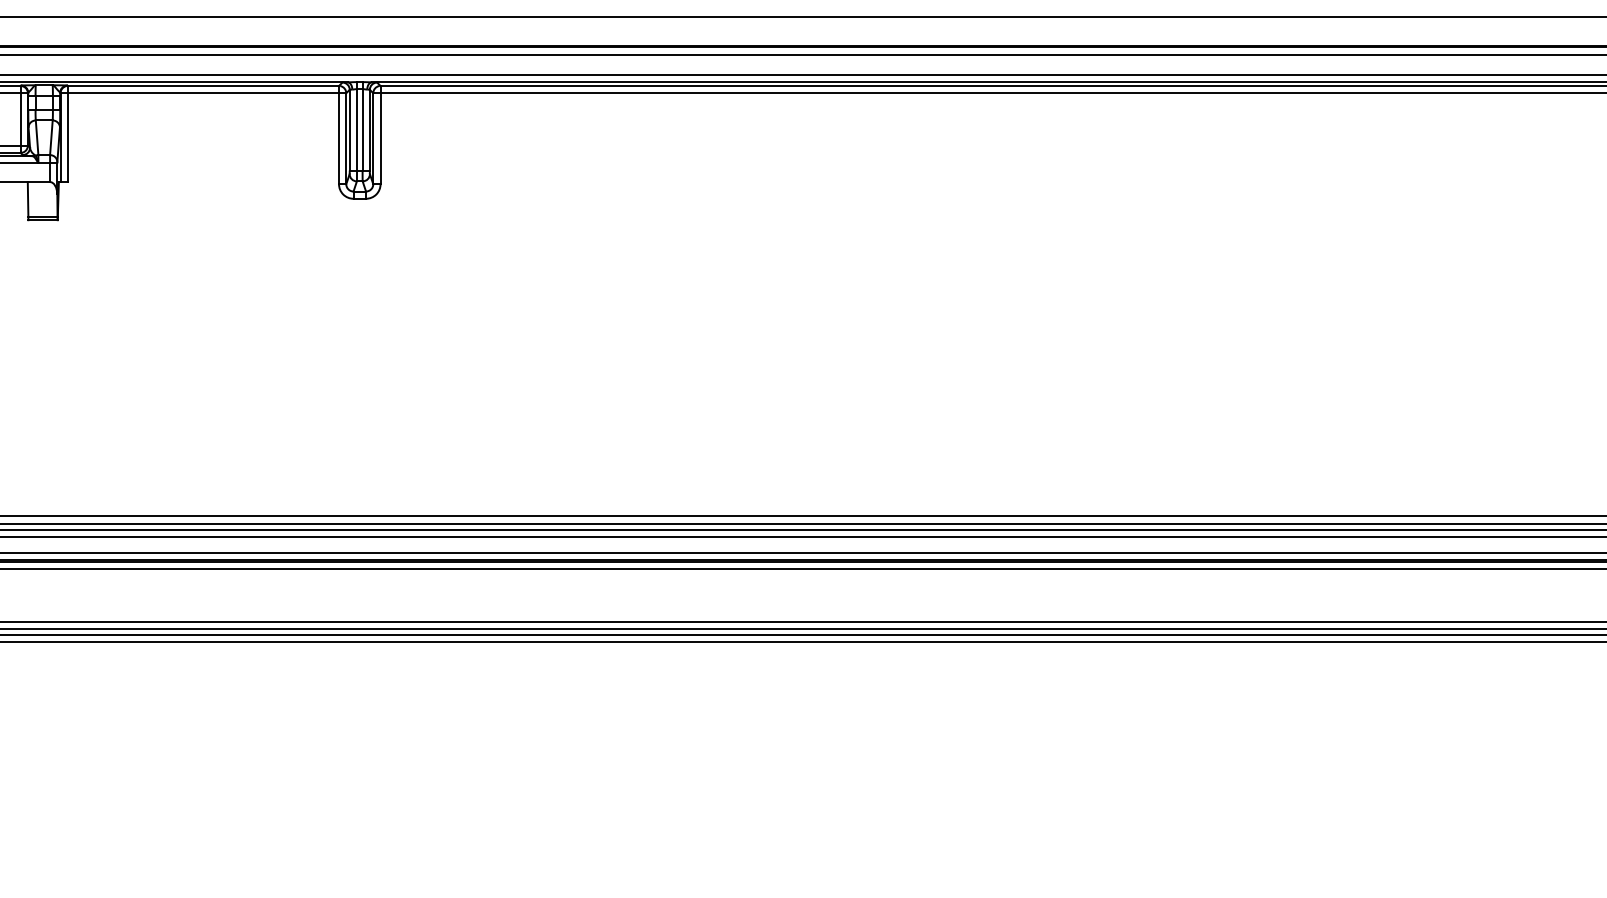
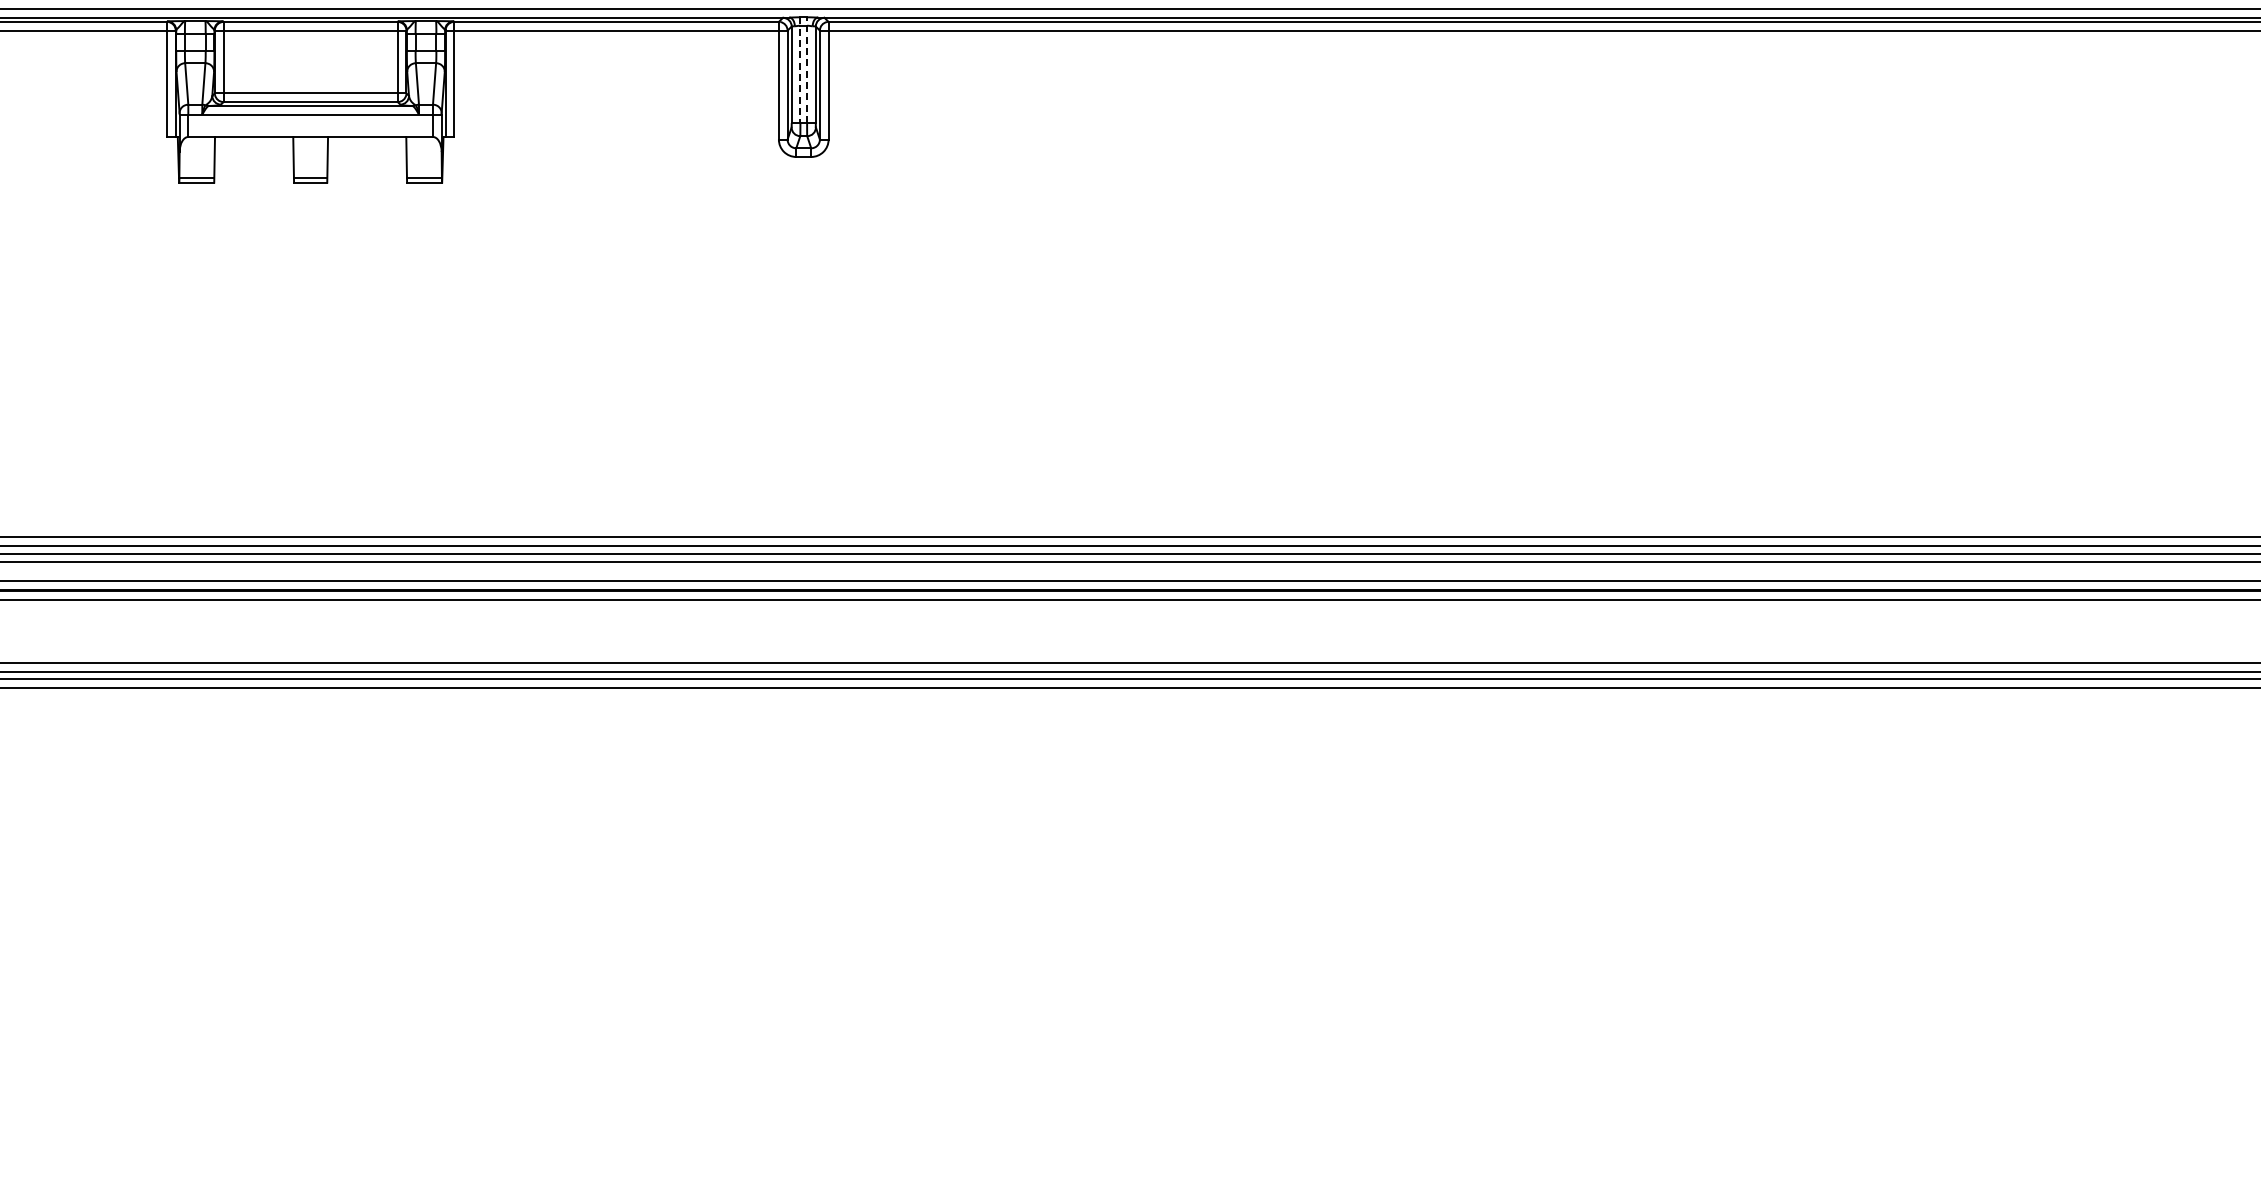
line: (357, 126) -> (800, 70), solid -> dashed
line: (362, 126) -> (807, 70), solid -> dashed

